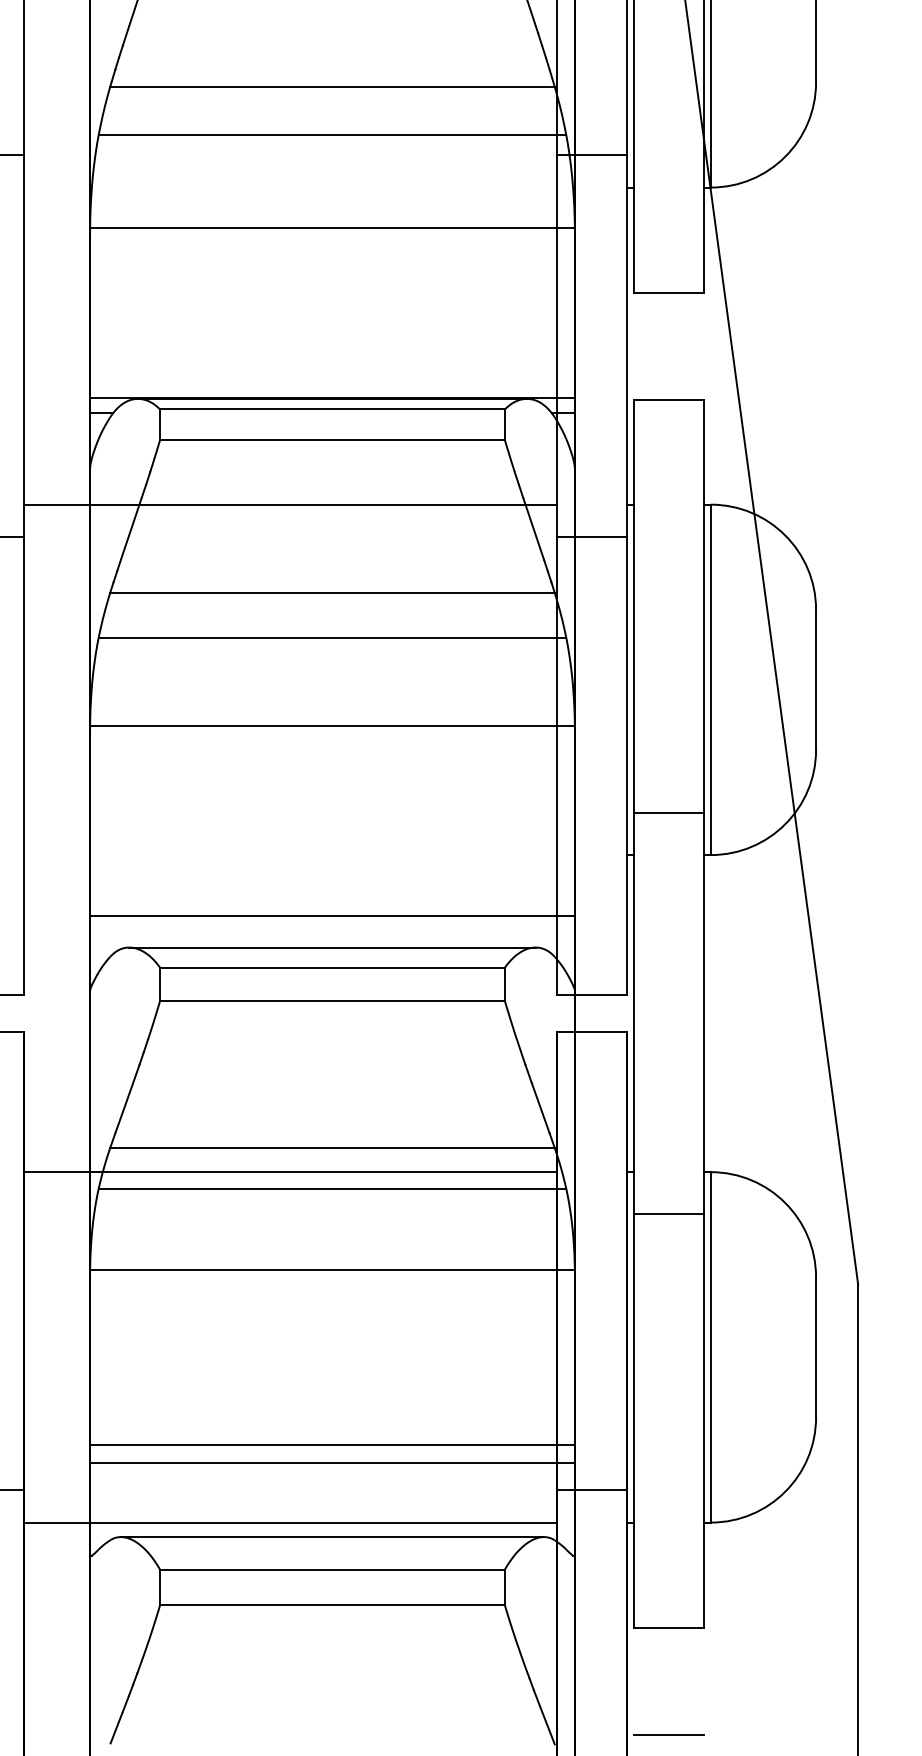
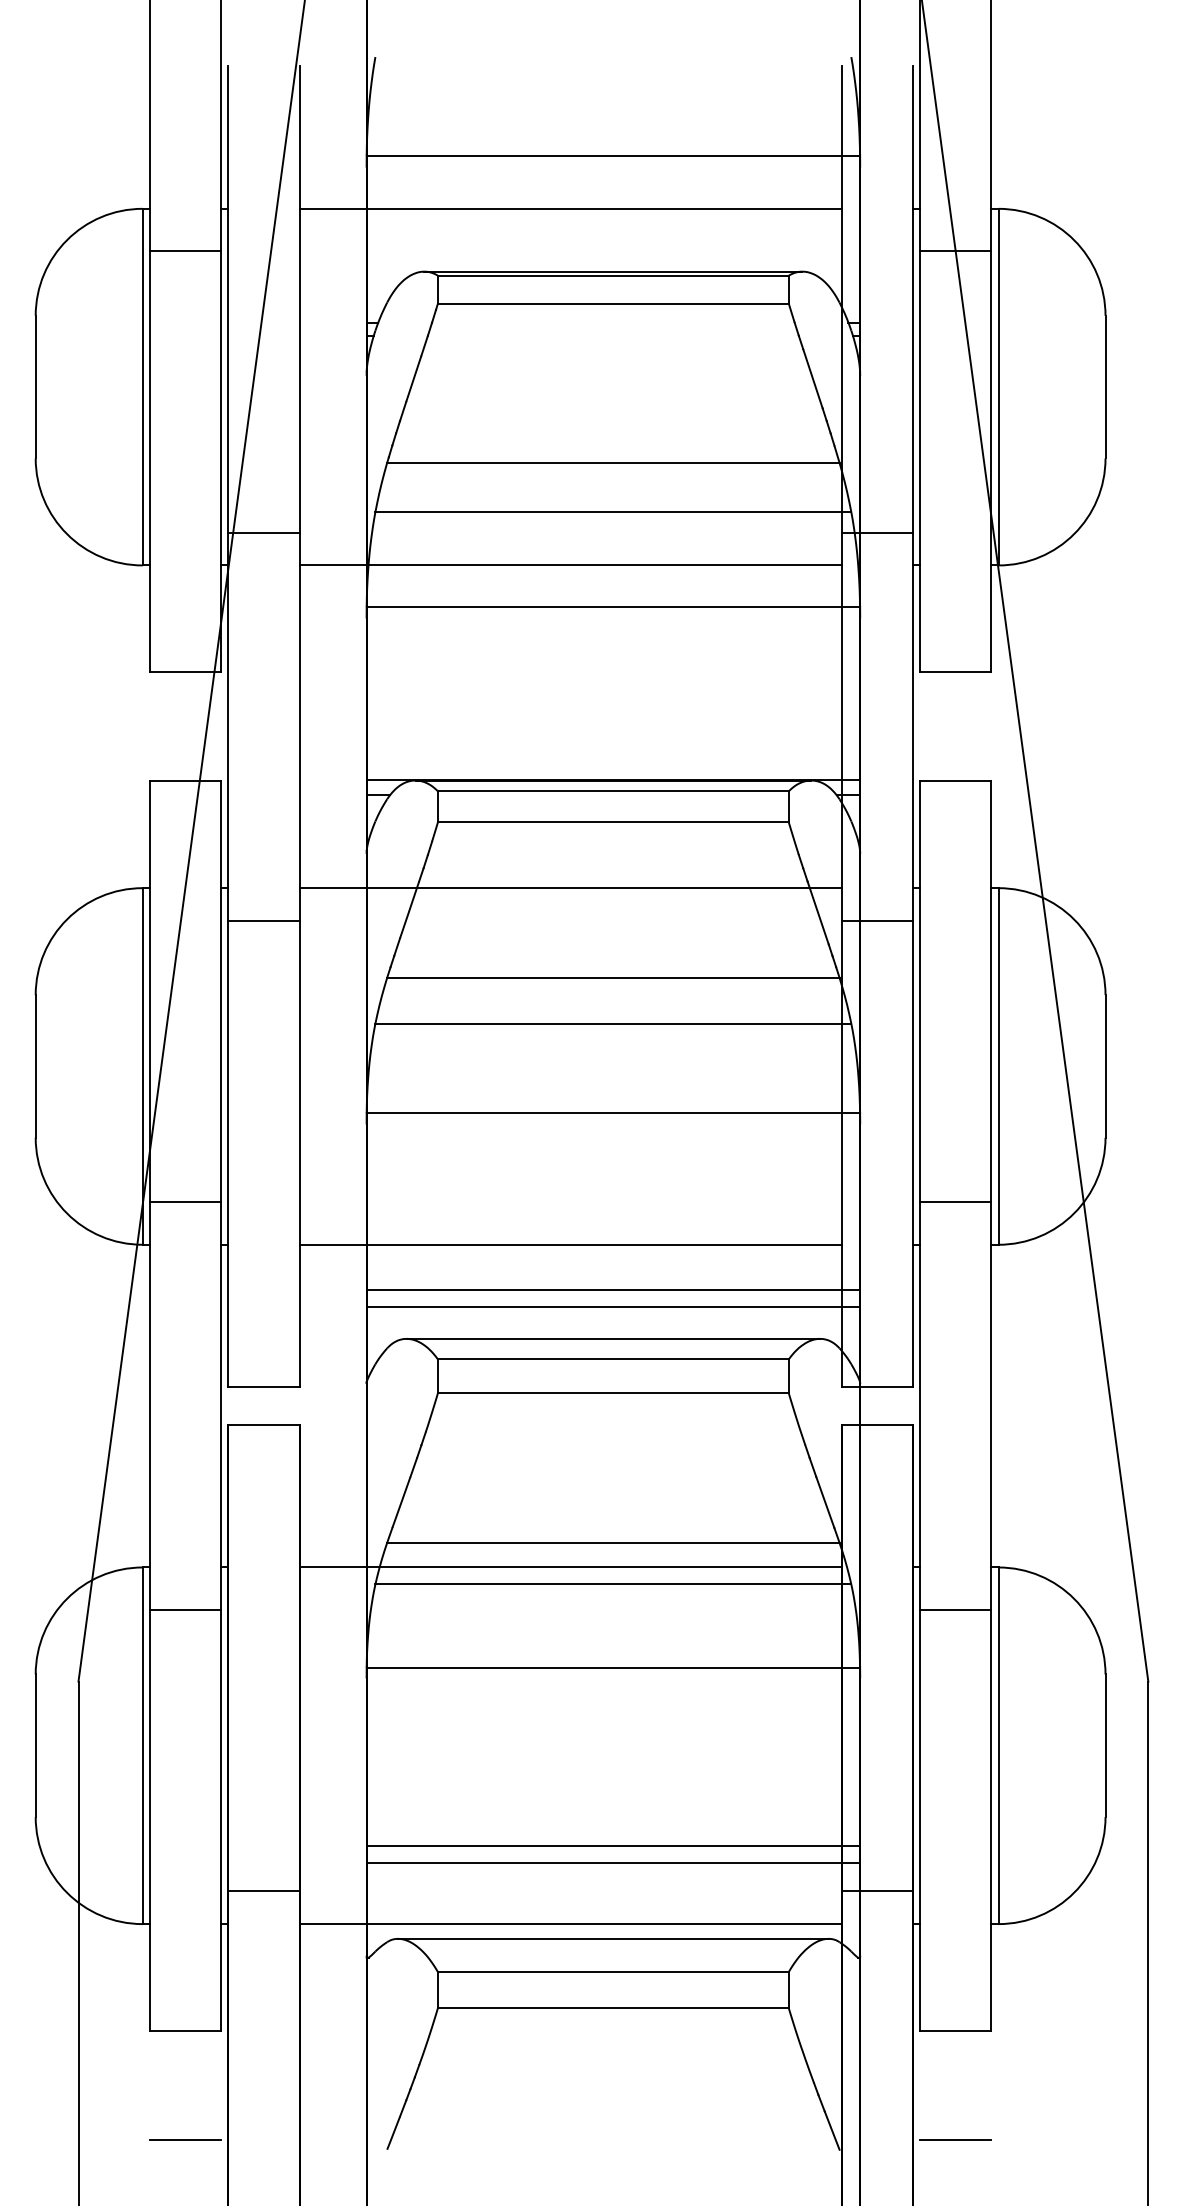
line: (290, 187) -> (570, 565), added
line: (290, 854) -> (570, 1244), added
line: (332, 899) -> (613, 1289), added

